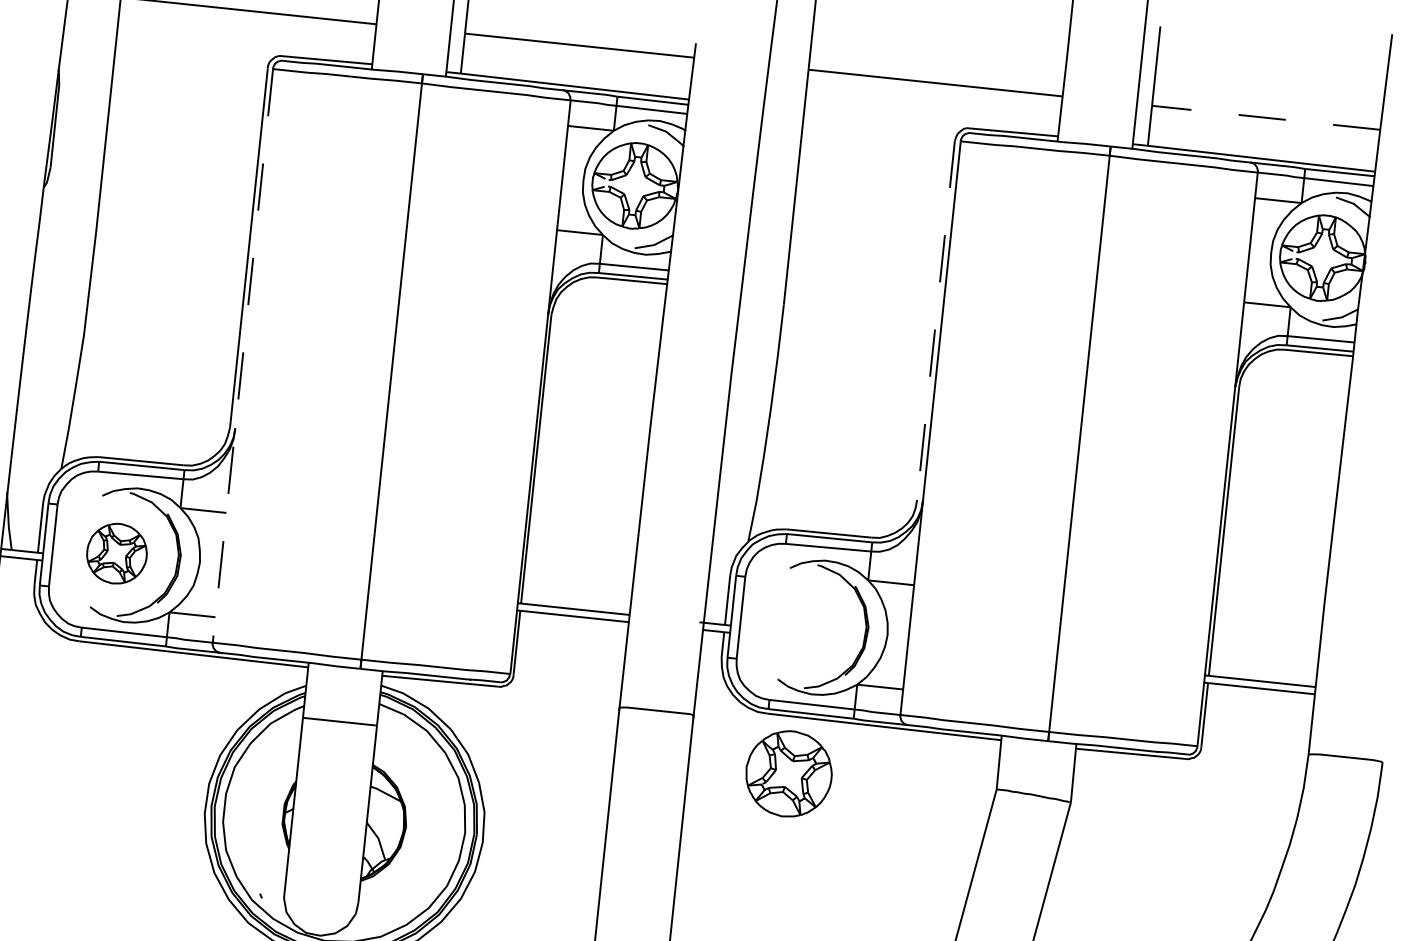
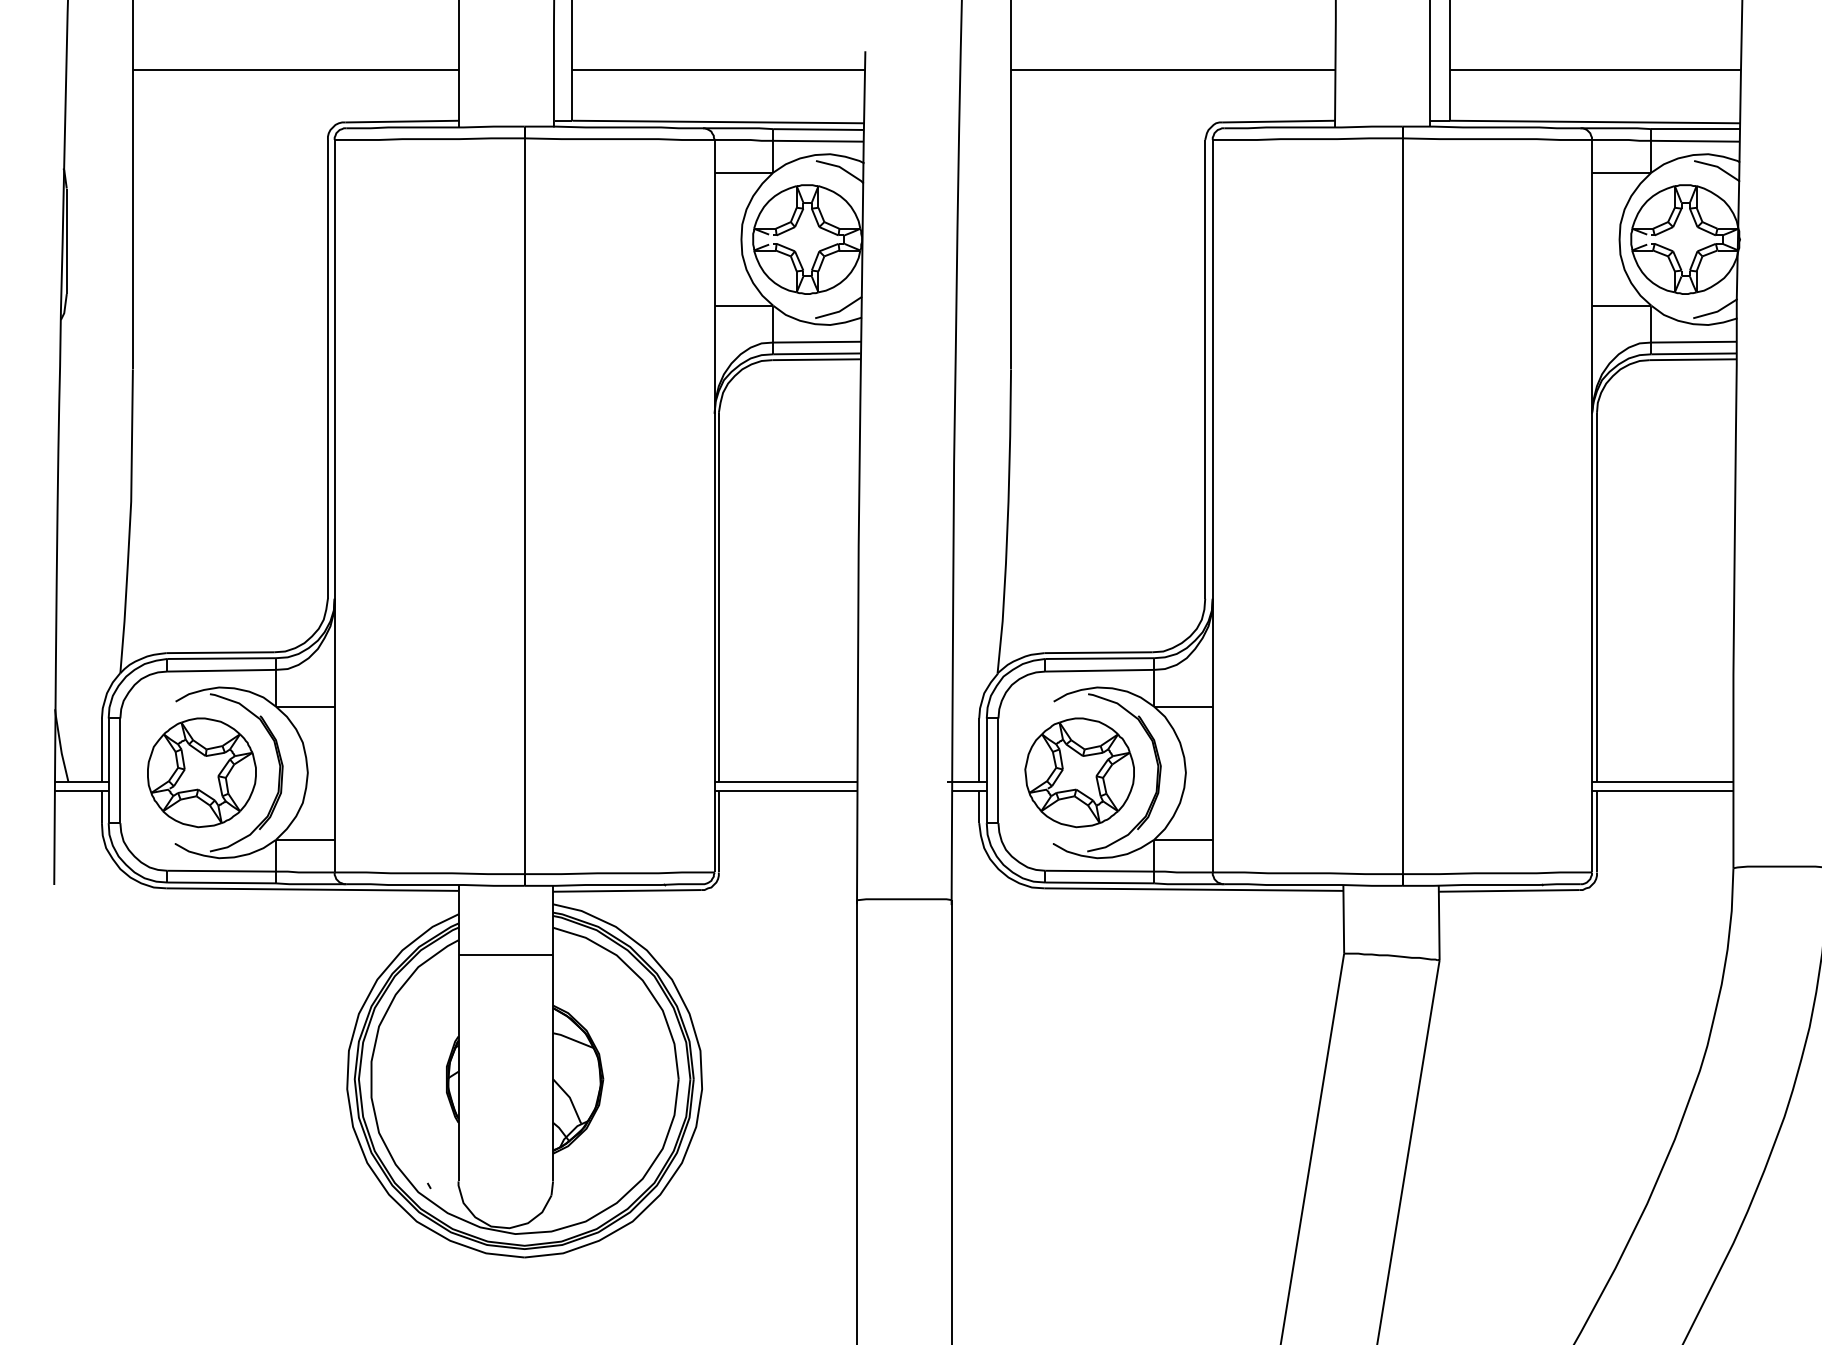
line: (1266, 117) -> (1595, 69), dashed -> solid
line: (936, 320) -> (1205, 369), dashed -> solid
line: (242, 356) -> (334, 506), dashed -> solid
part: (116, 553) -> (201, 772), size x1.43
part: (788, 773) -> (1079, 772), moved

